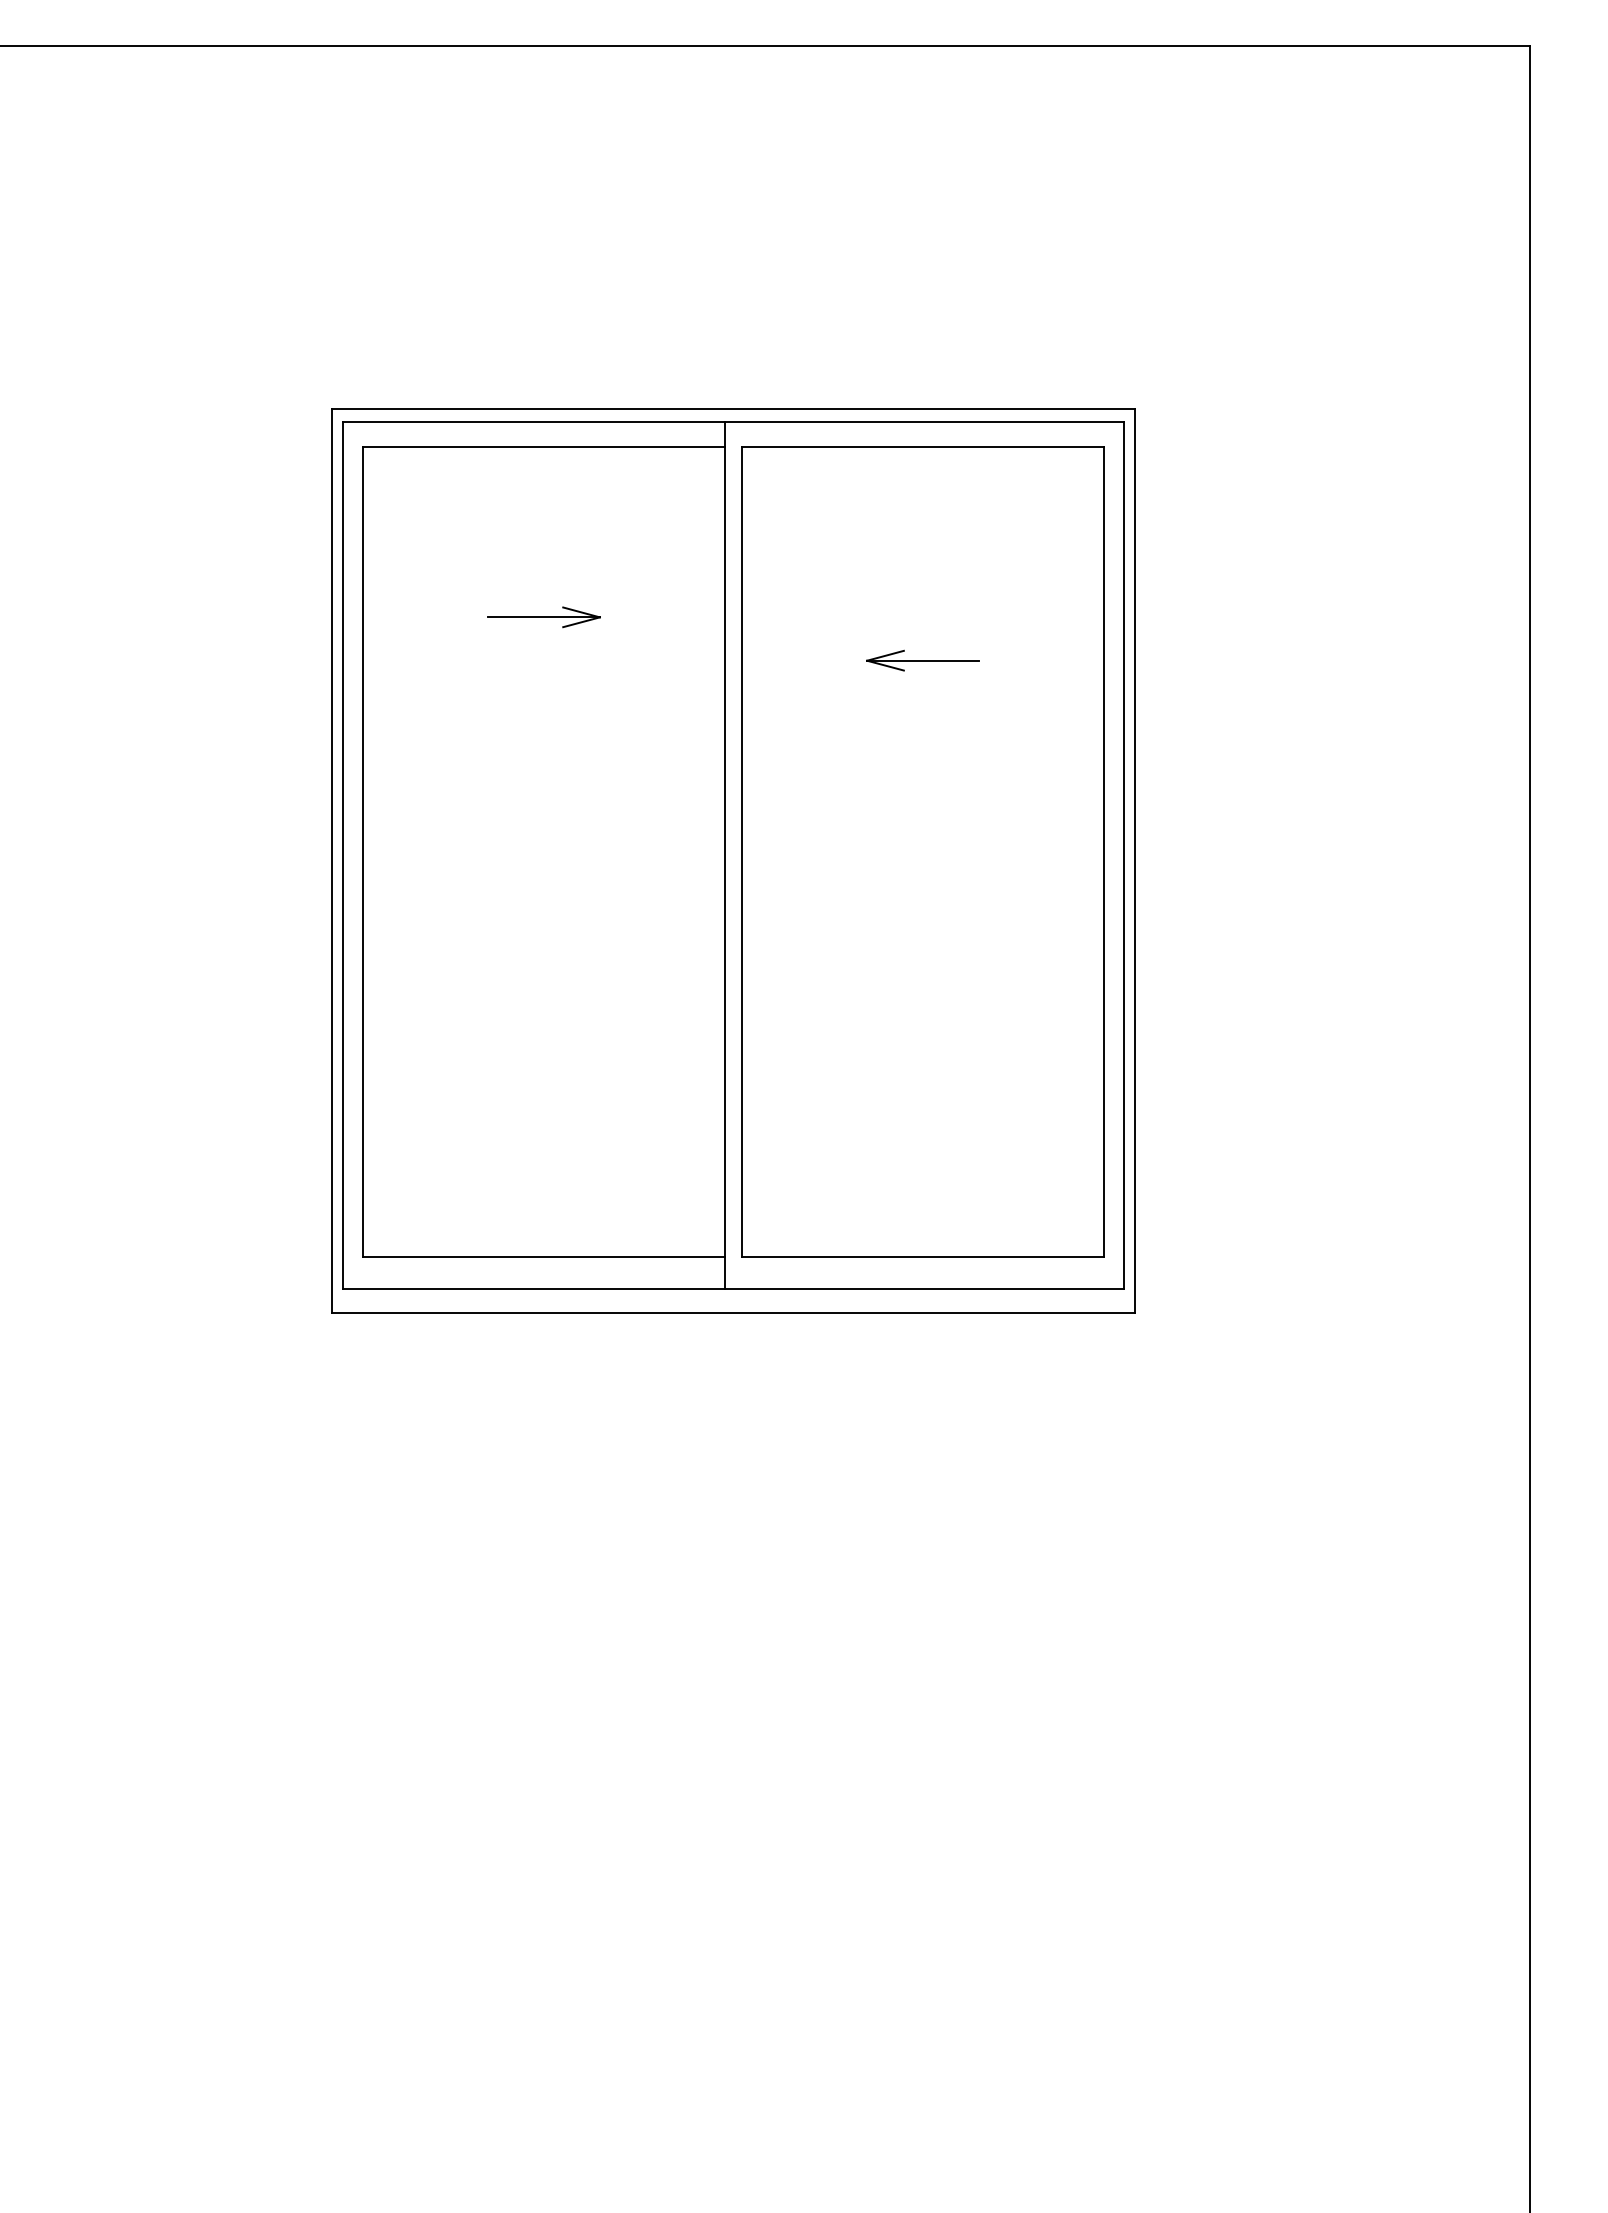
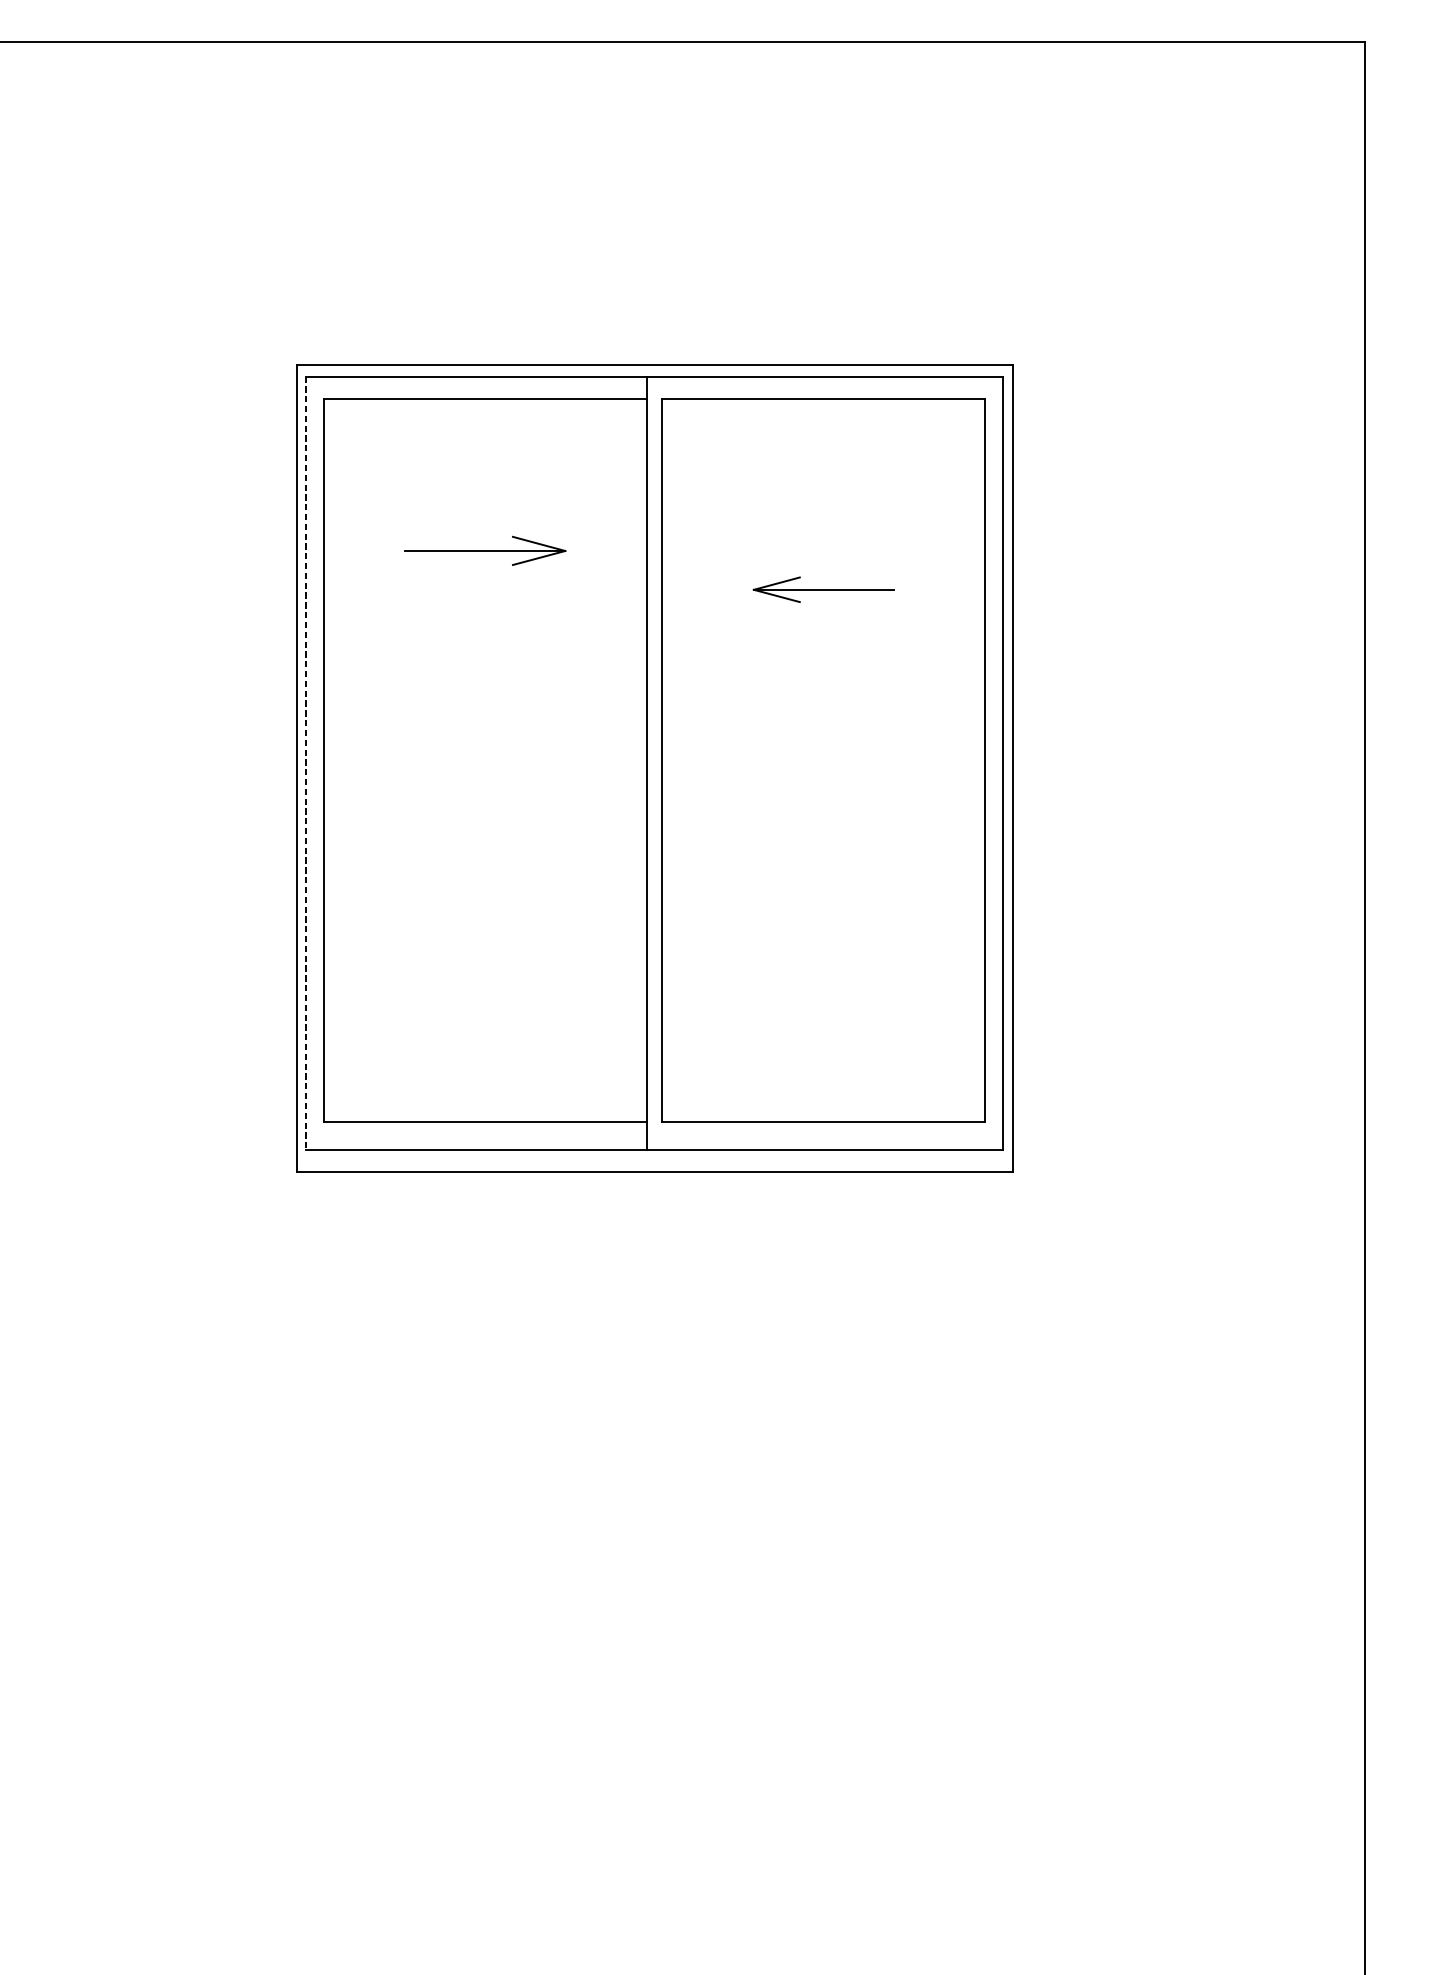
part: (543, 617) -> (485, 551), size x1.6
part: (922, 660) -> (823, 589), size x1.4
line: (343, 855) -> (306, 763), solid -> dashed

